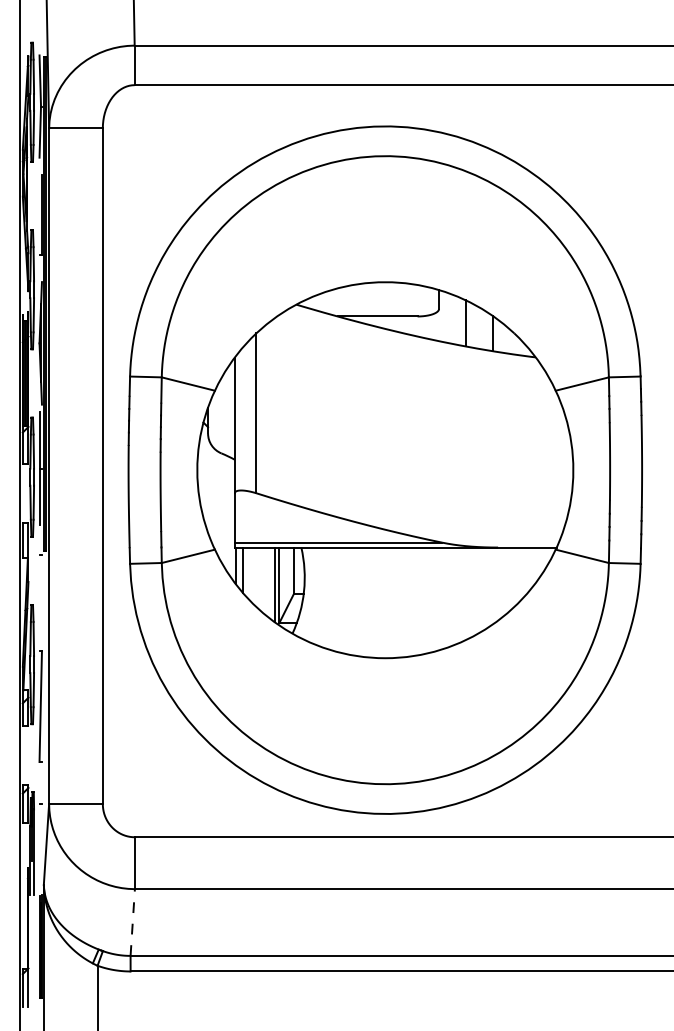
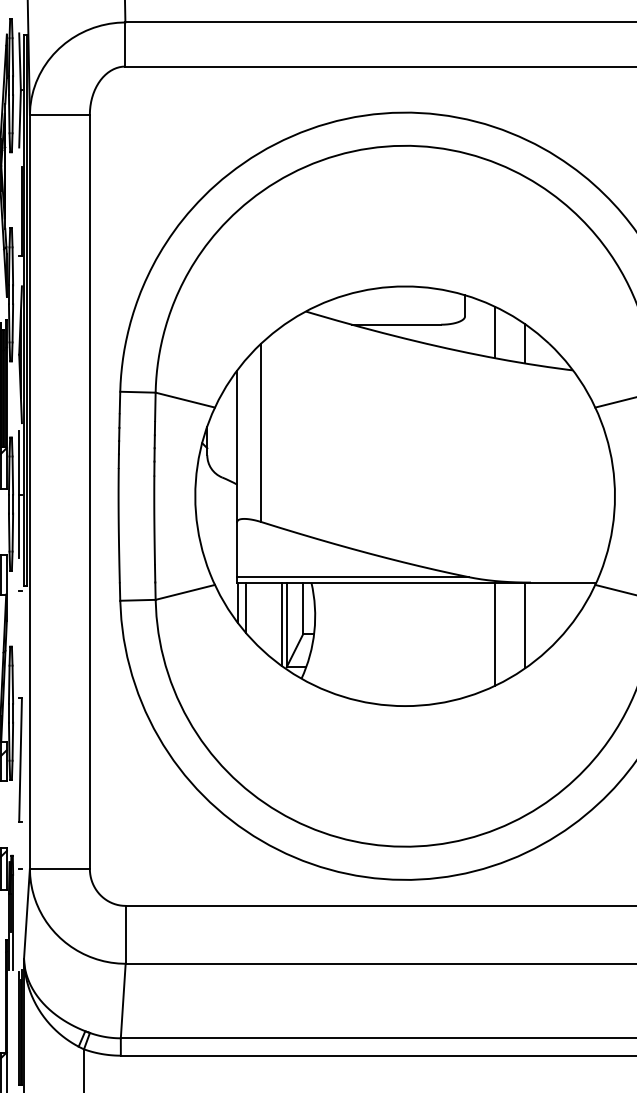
line: (492, 585) -> (524, 624), added
line: (465, 593) -> (494, 633), added
line: (132, 922) -> (122, 1001), dashed -> solid

